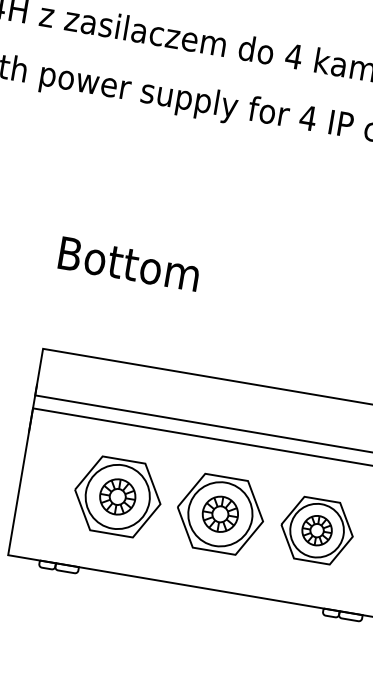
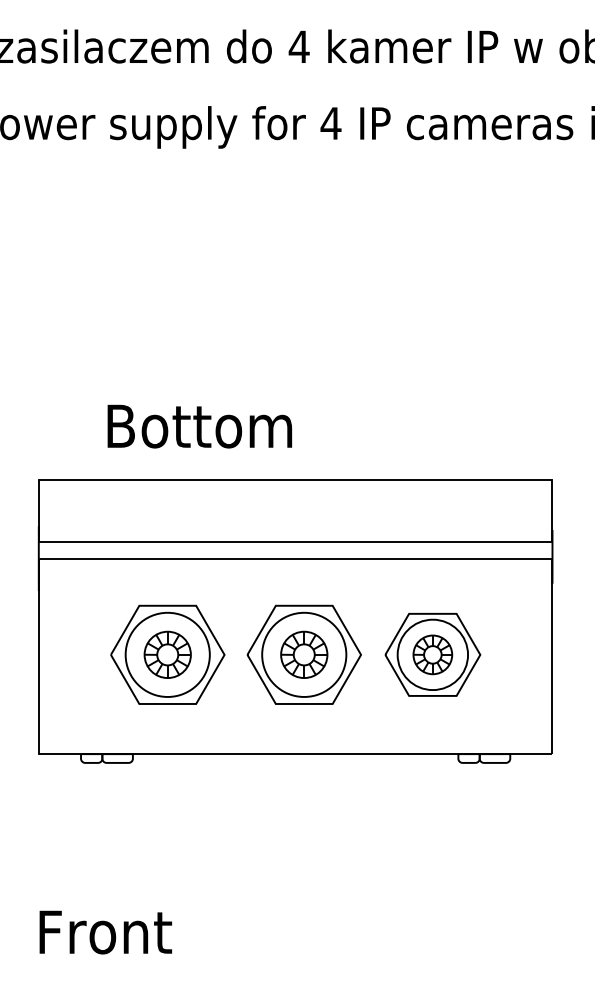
text: (129, 264) -> (199, 426), moved

